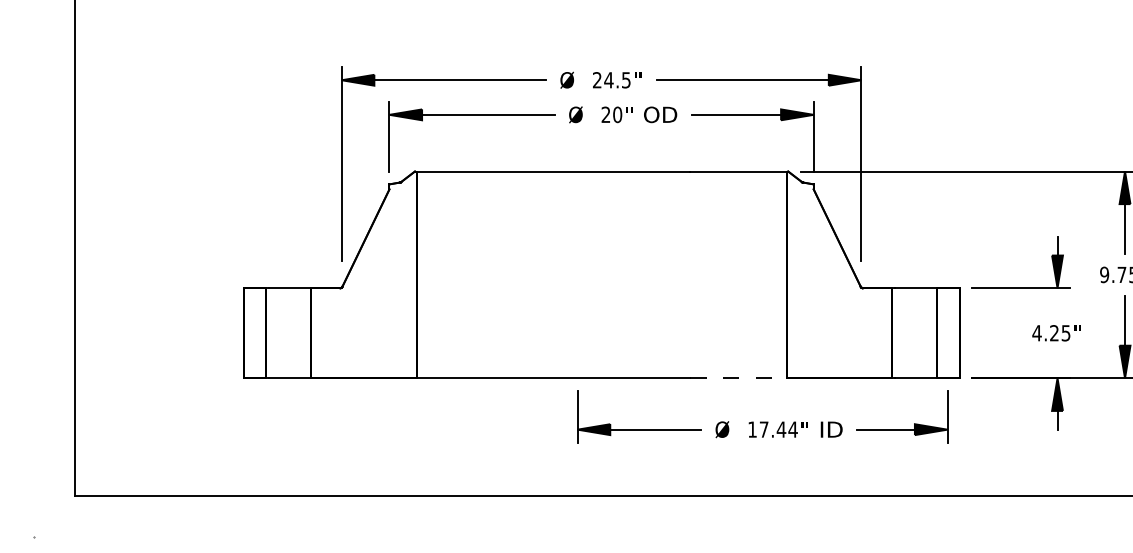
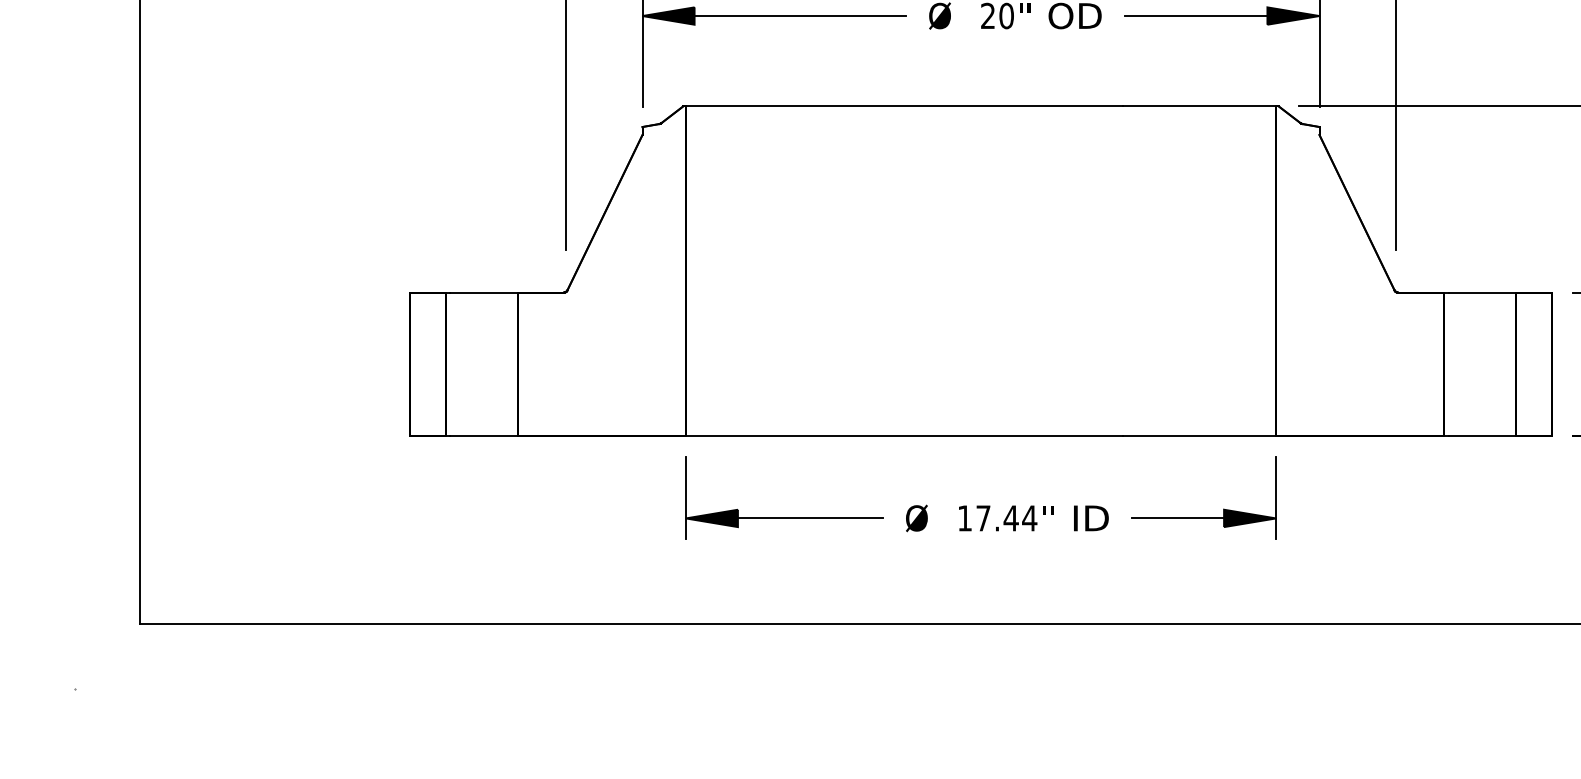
line: (738, 378) -> (1199, 436), dashed -> solid
part: (762, 416) -> (980, 497), moved

